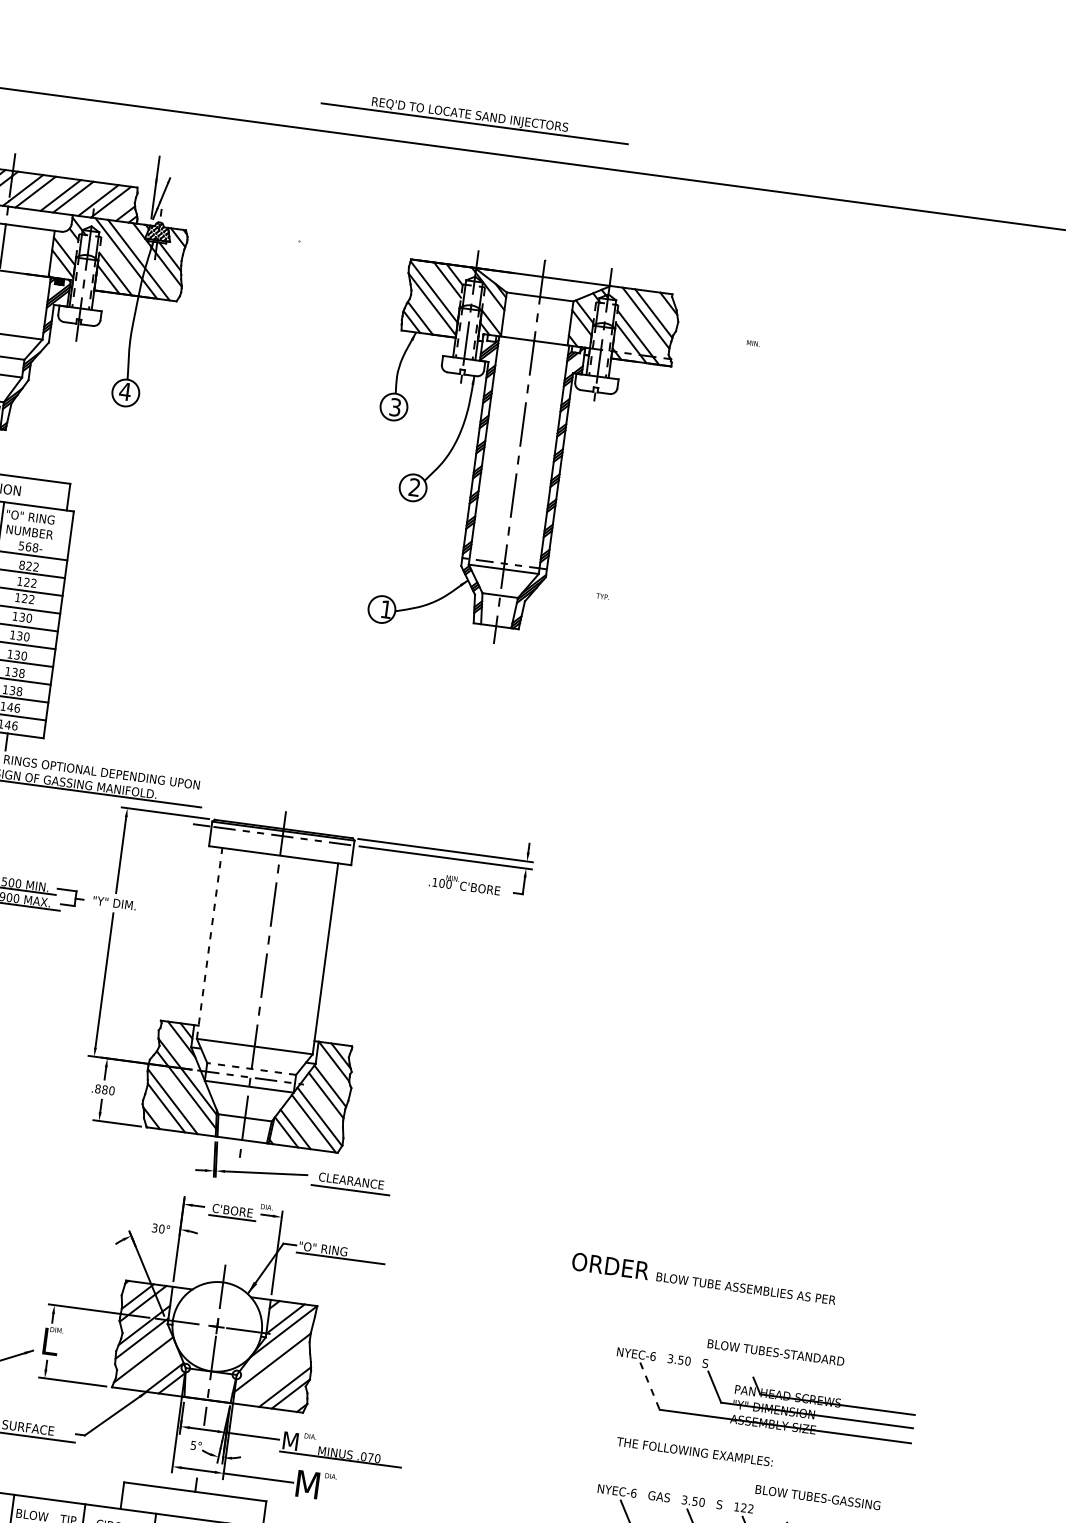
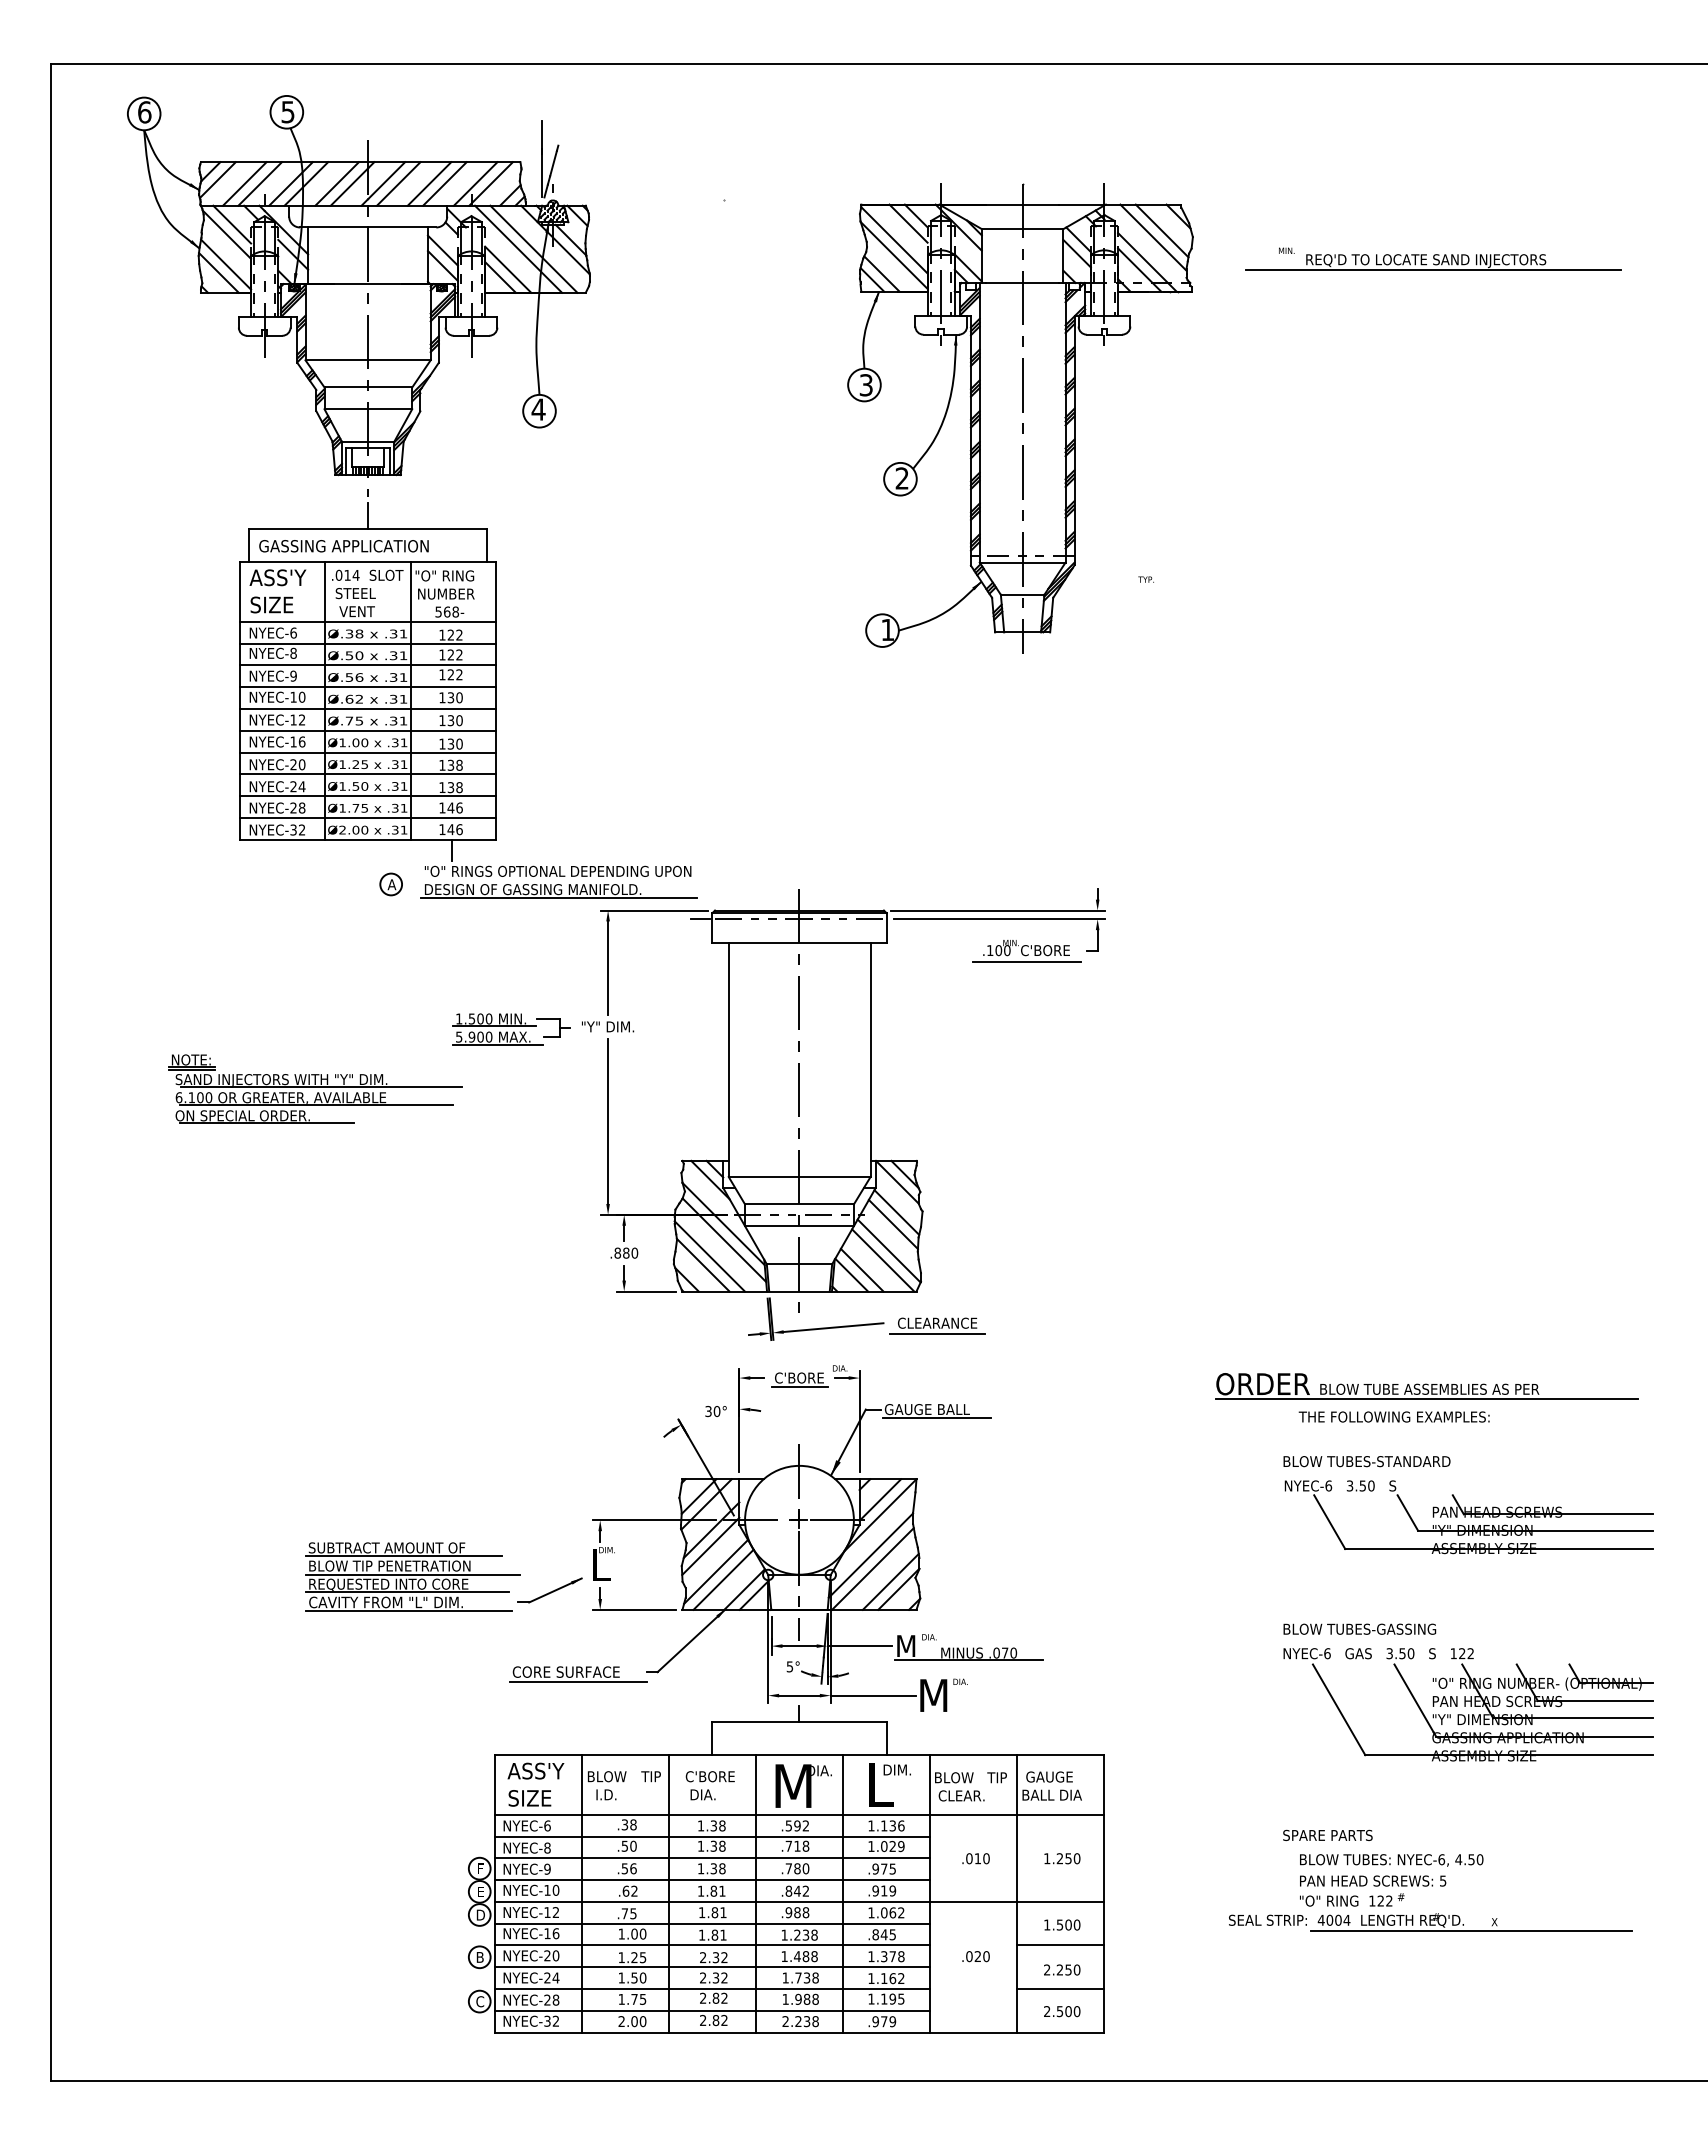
part: (475, 117) -> (1433, 262), moved
text: (22, 564) -> (442, 634), 822 -> 122
line: (463, 896) -> (1026, 962), added
line: (209, 943) -> (728, 1060), dashed -> solid
line: (250, 1068) -> (798, 1204), dashed -> solid
text: (333, 1250) -> (926, 1409), "O" RING -> GAUGE BALL
line: (742, 1296) -> (1426, 1399), added
text: (775, 1352) -> (1366, 1461), moved
line: (148, 1366) -> (723, 1579), added
line: (271, 1374) -> (872, 1568), added
line: (649, 1386) -> (1329, 1522), dashed -> solid
text: (694, 1451) -> (1393, 1416), moved
text: (817, 1496) -> (1359, 1628), moved

